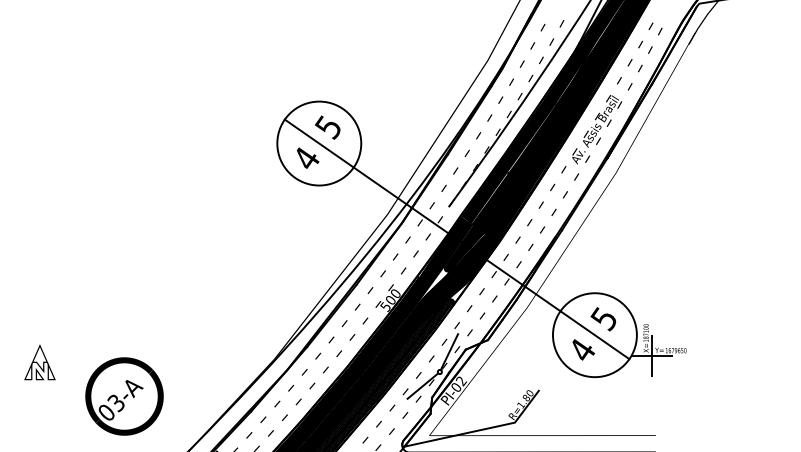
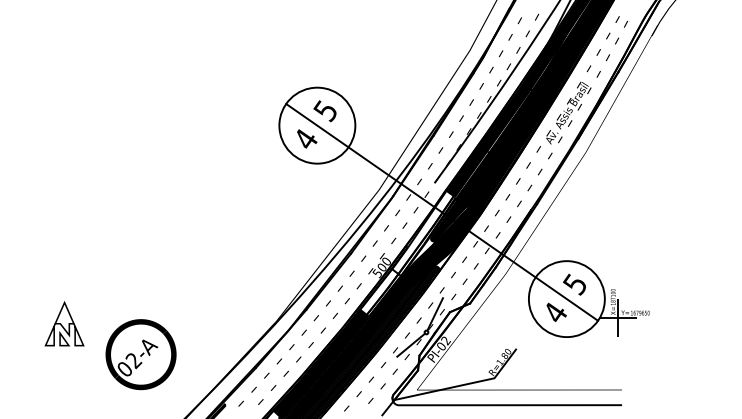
fill: (418, 285) -> (407, 254), removed
part: (39, 362) -> (64, 323), size x1.4
text: (116, 404) -> (133, 361), 03-A -> 02-A

